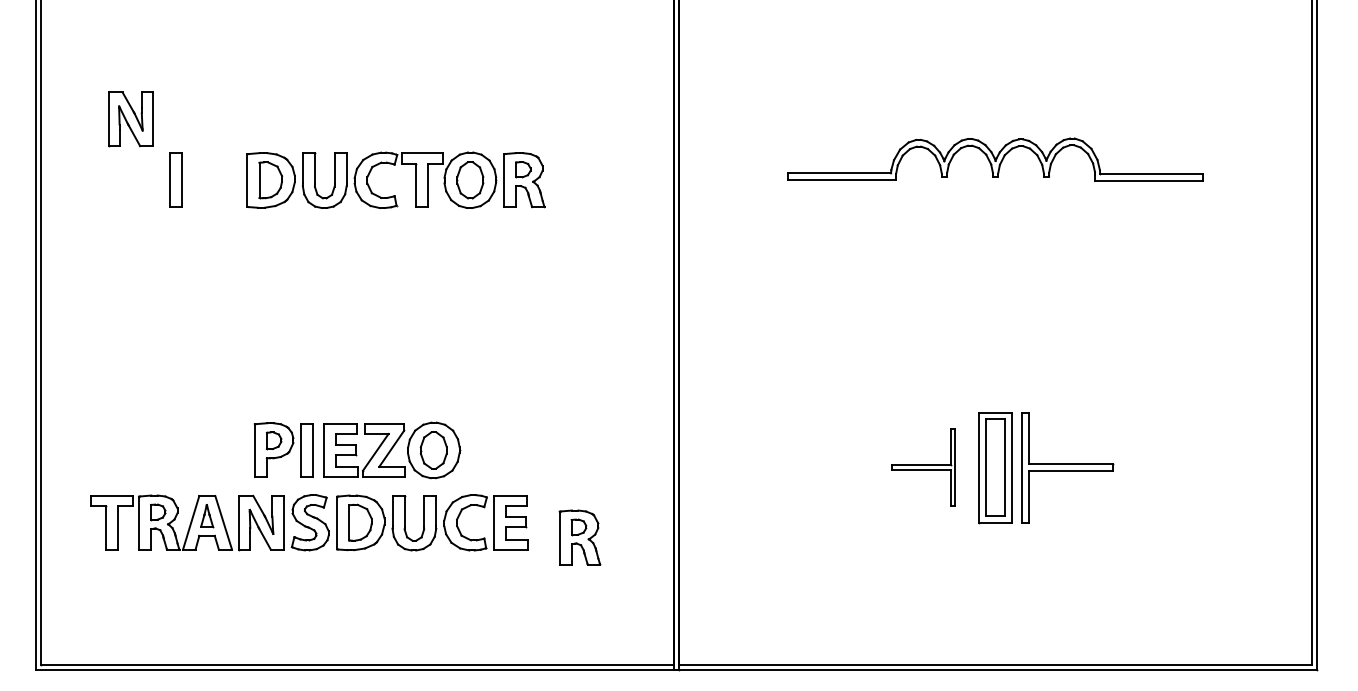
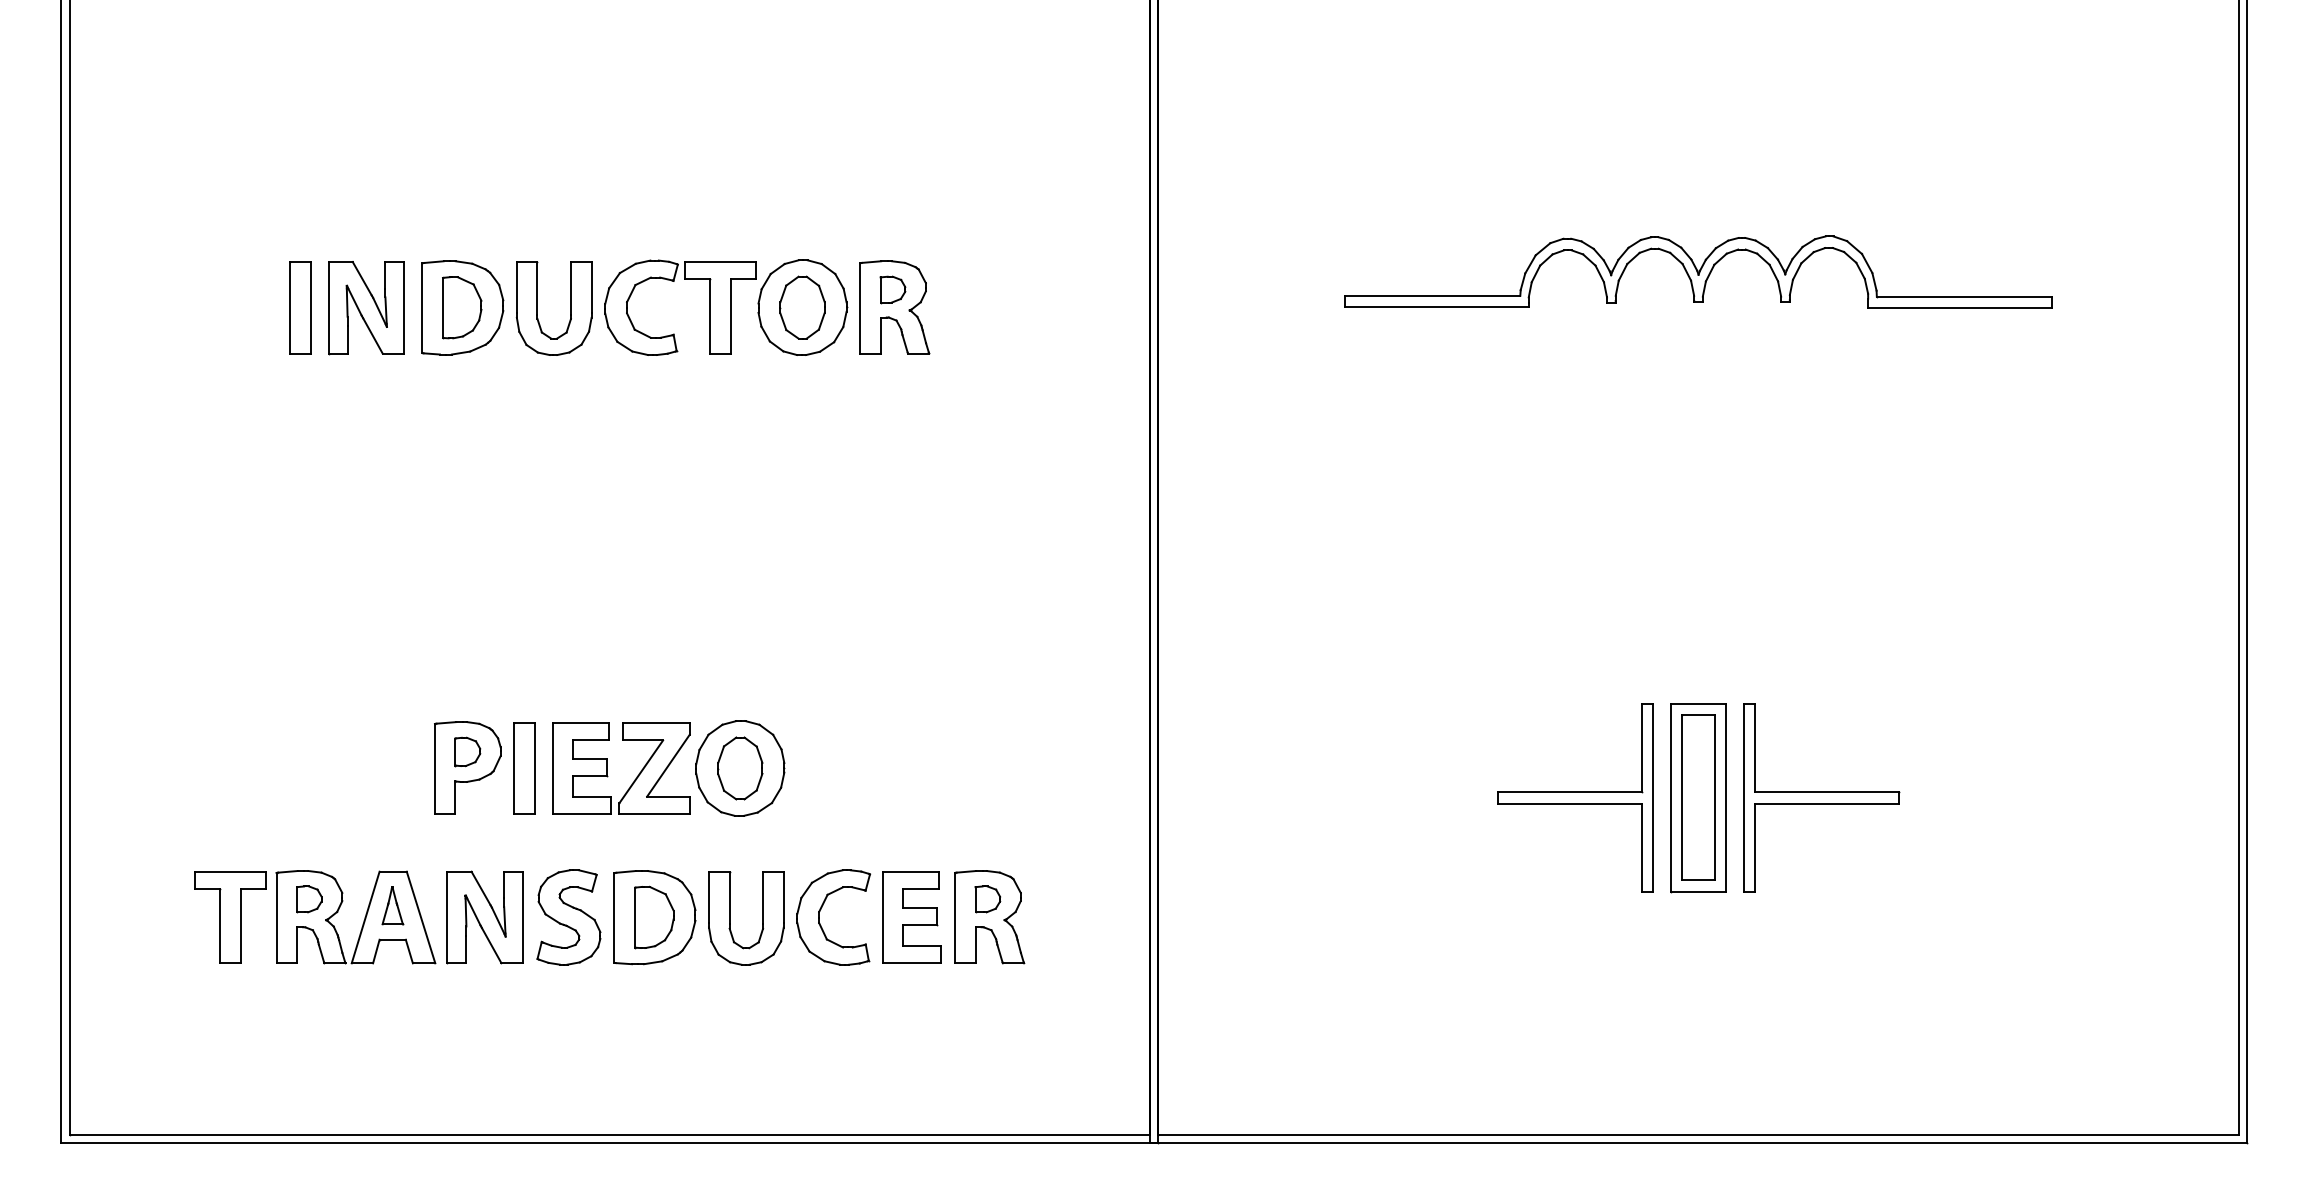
part: (130, 119) -> (366, 308), moved
part: (923, 467) -> (1575, 797), size x1.43
part: (309, 522) -> (567, 917), moved

